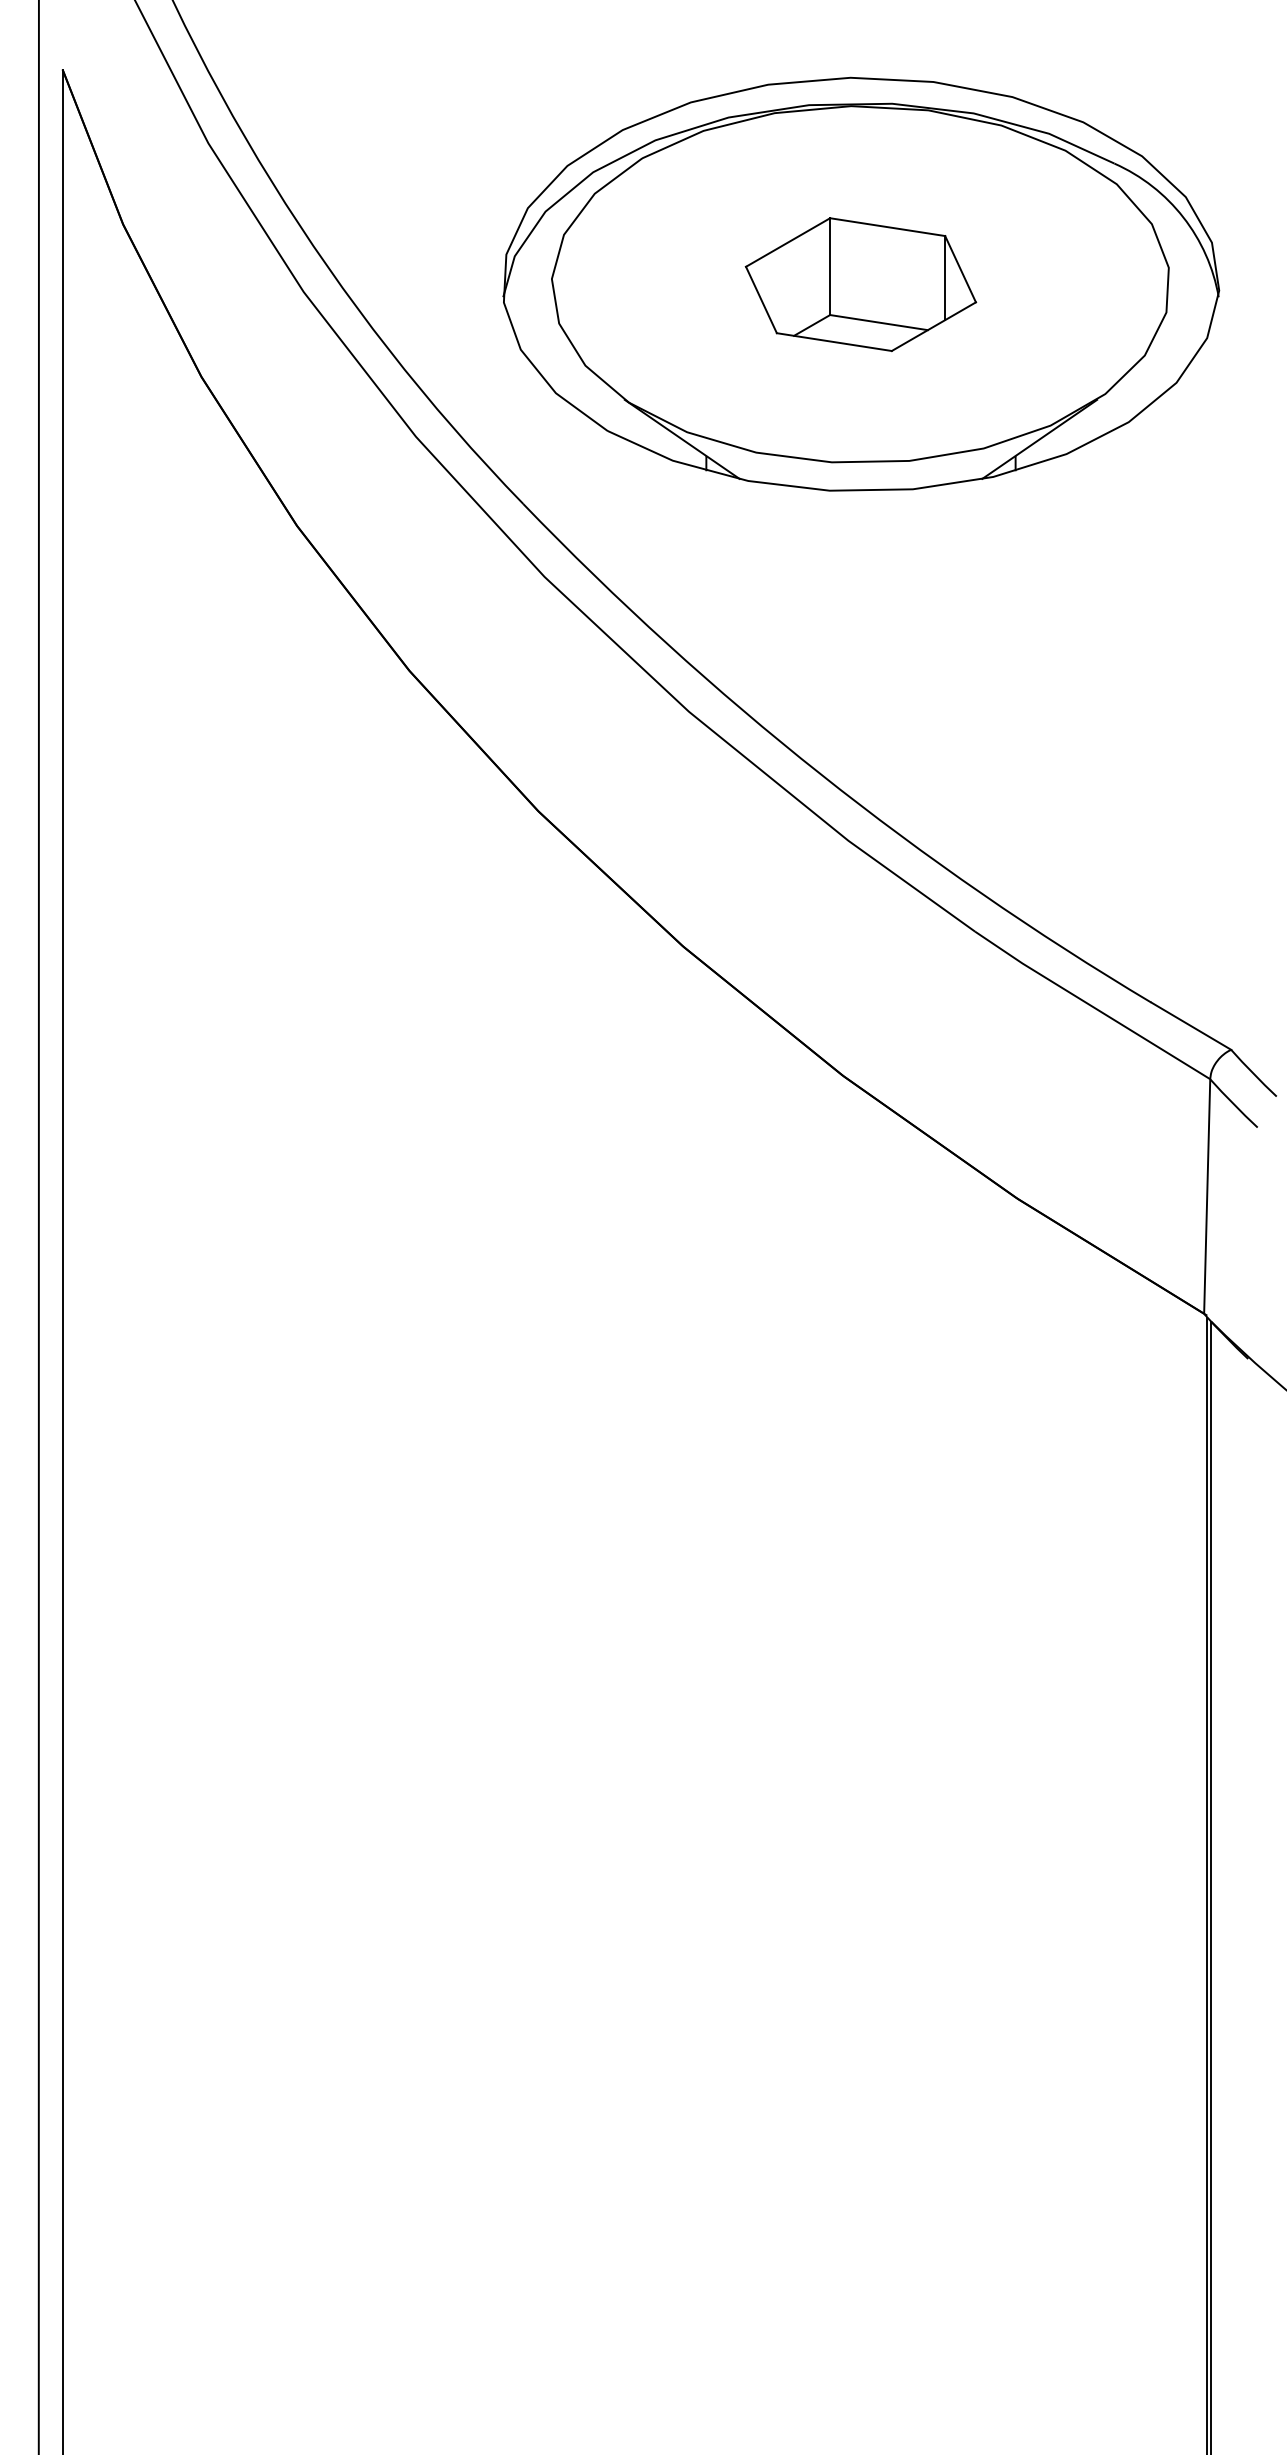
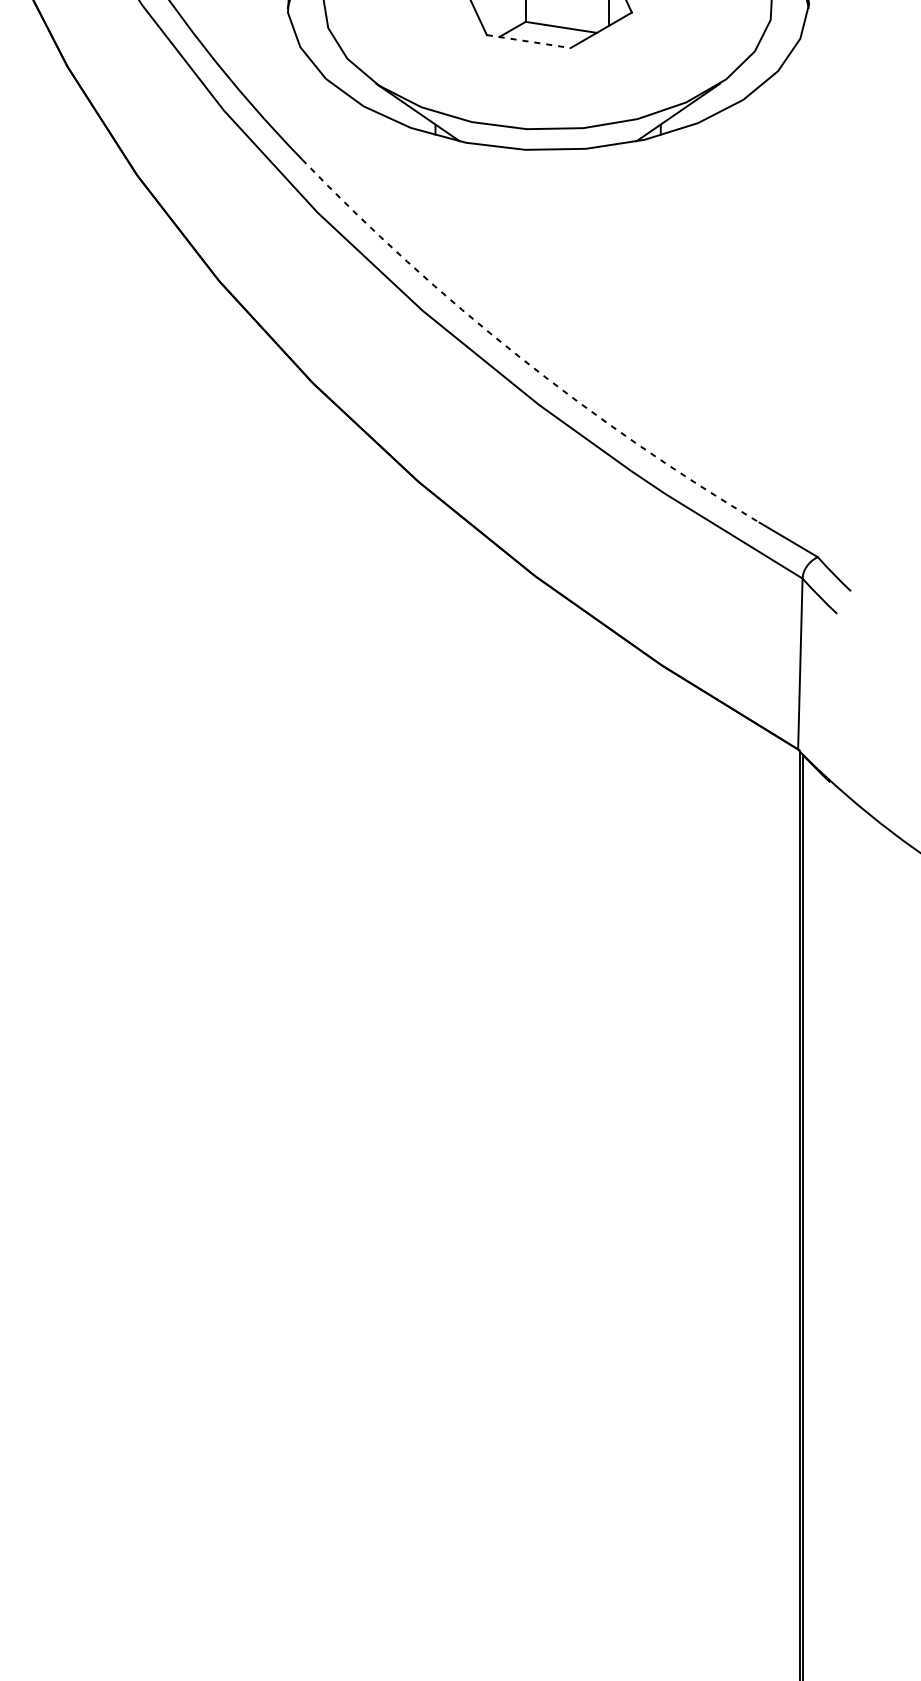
line: (834, 342) -> (528, 41), solid -> dashed
arc: (820, 774) -> (518, 356), solid -> dashed

